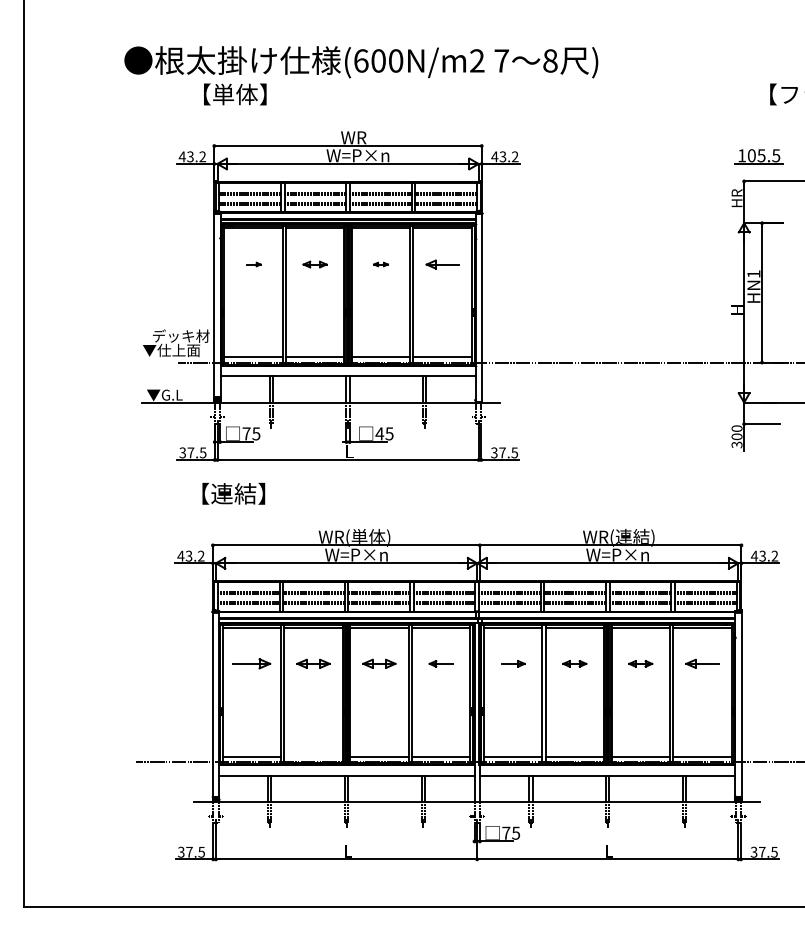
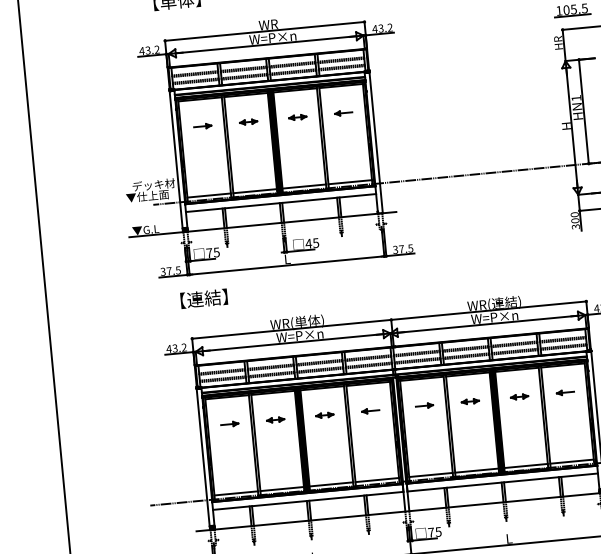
part: (253, 264) -> (202, 126), size x1.67
part: (380, 264) -> (297, 117), size x1.67
part: (442, 264) -> (343, 113), size x0.71
part: (252, 663) -> (230, 424), size x0.62
part: (313, 663) -> (275, 419), size x0.71
part: (379, 663) -> (324, 415), size x0.71
part: (701, 663) -> (564, 392), size x0.71
line: (313, 756) -> (282, 489), added

